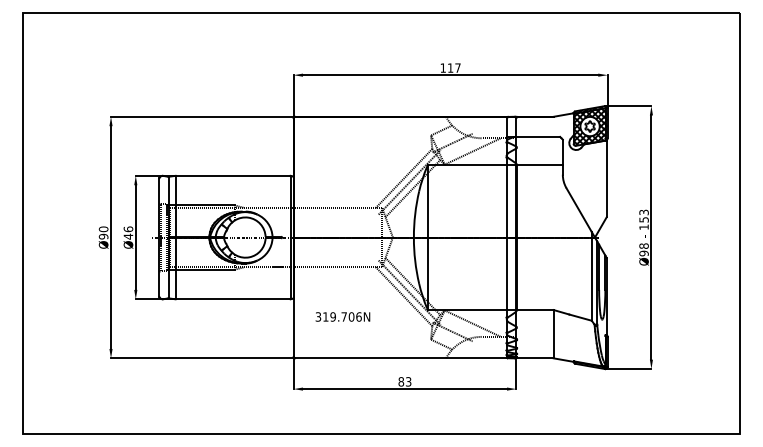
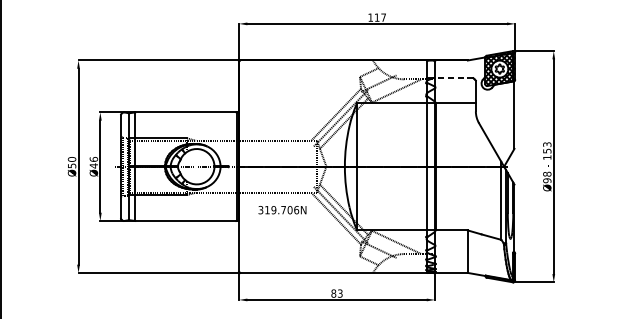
line: (537, 136) -> (453, 77), solid -> dashed
text: (103, 236) -> (71, 165), Ø90 -> Ø50
text: (342, 316) -> (282, 209), moved

